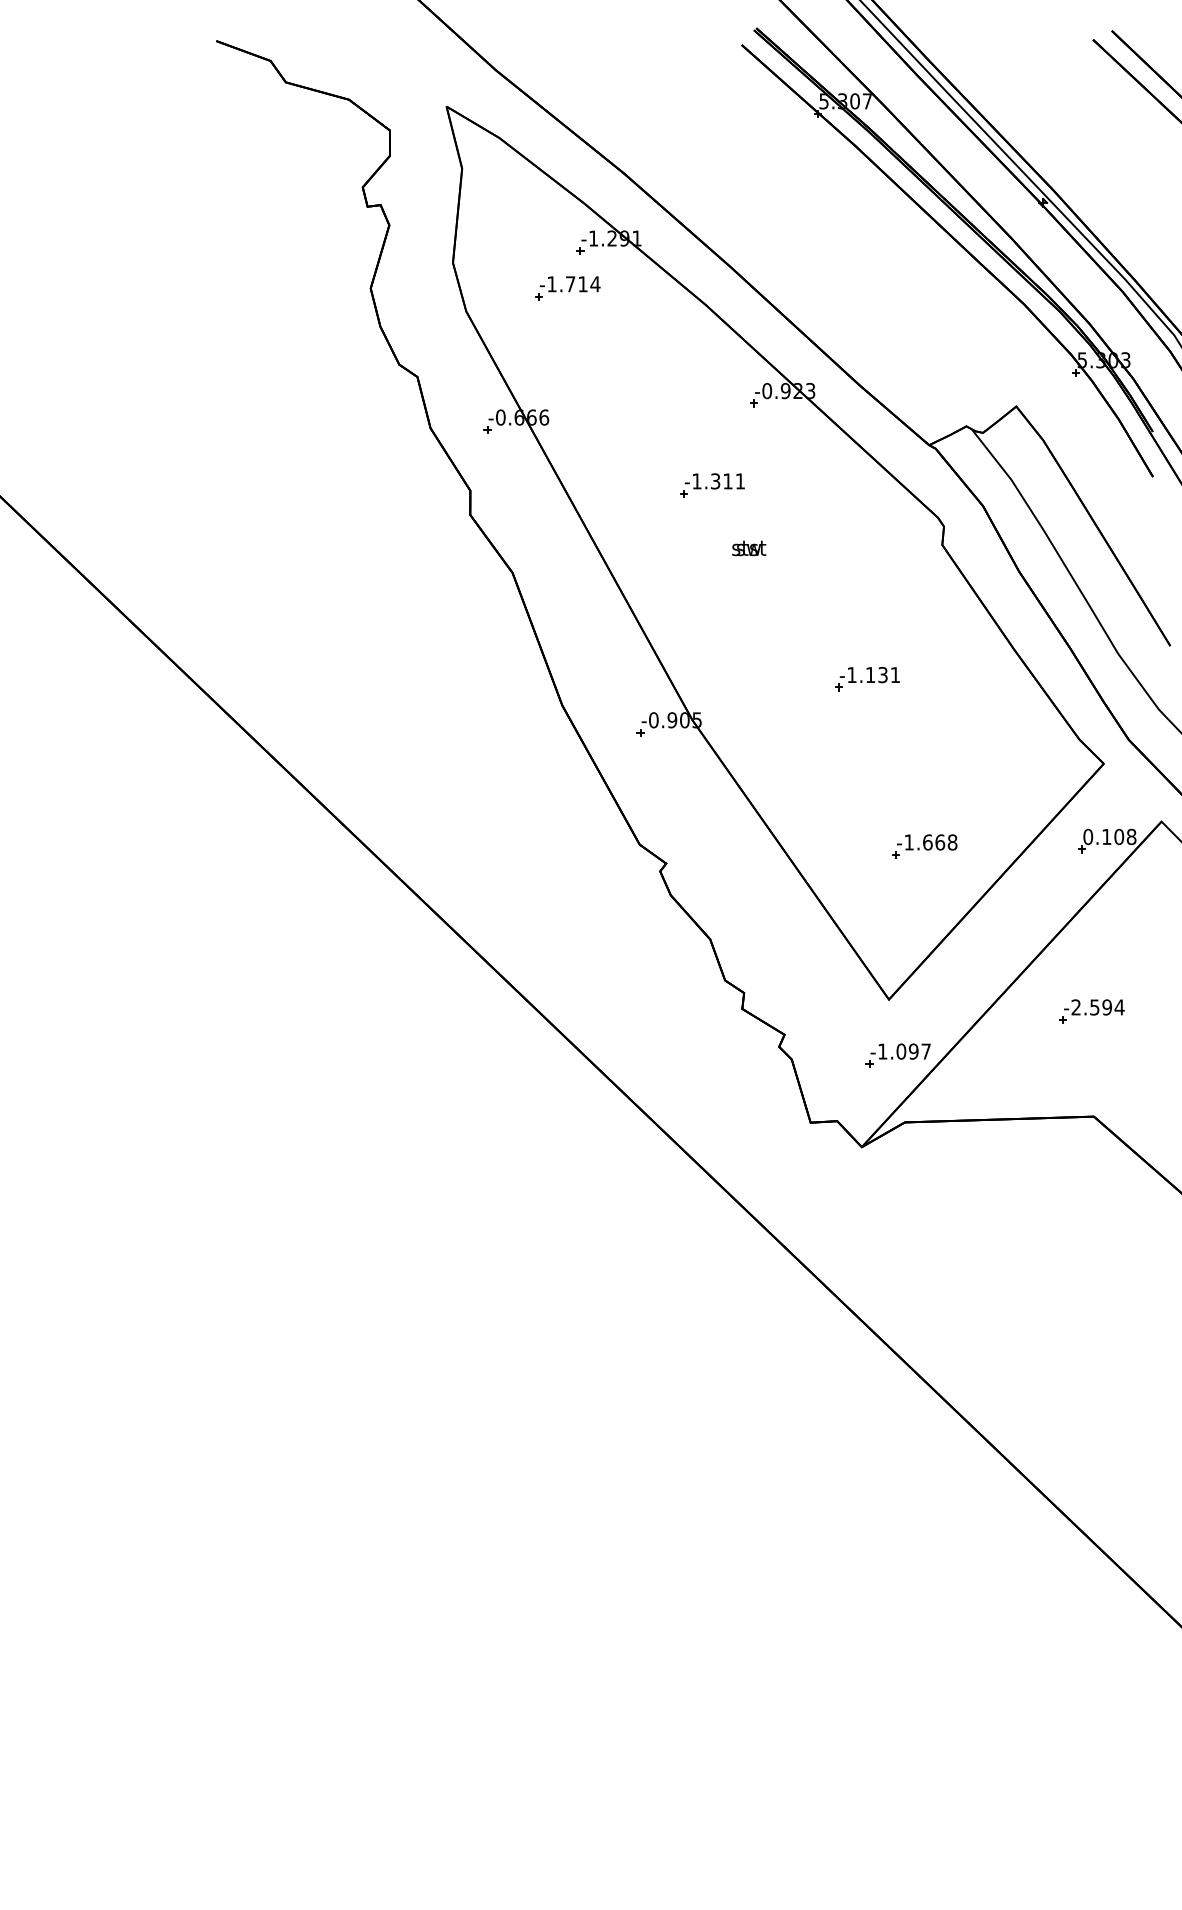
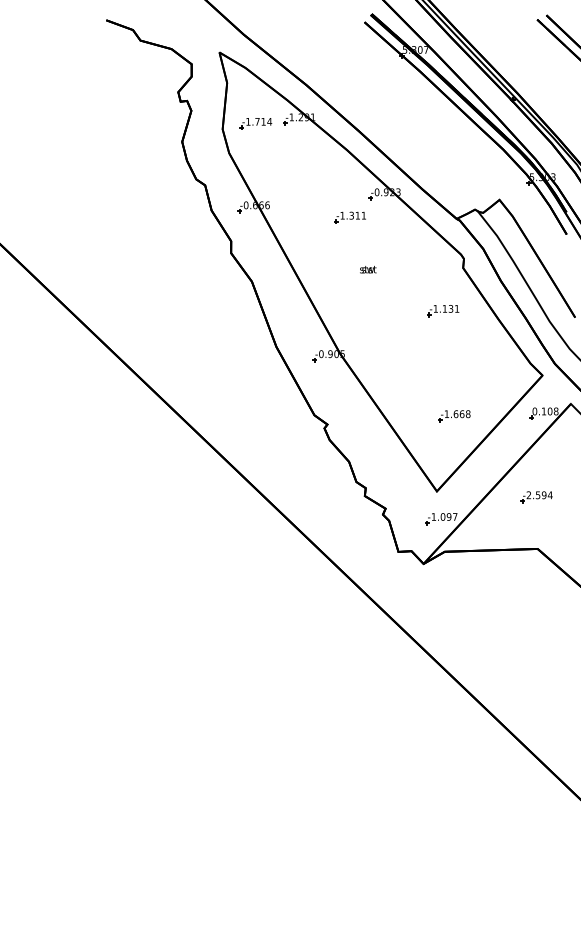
part: (566, 287) -> (255, 123), moved
part: (711, 485) -> (349, 217), moved
part: (867, 680) -> (443, 311), moved

